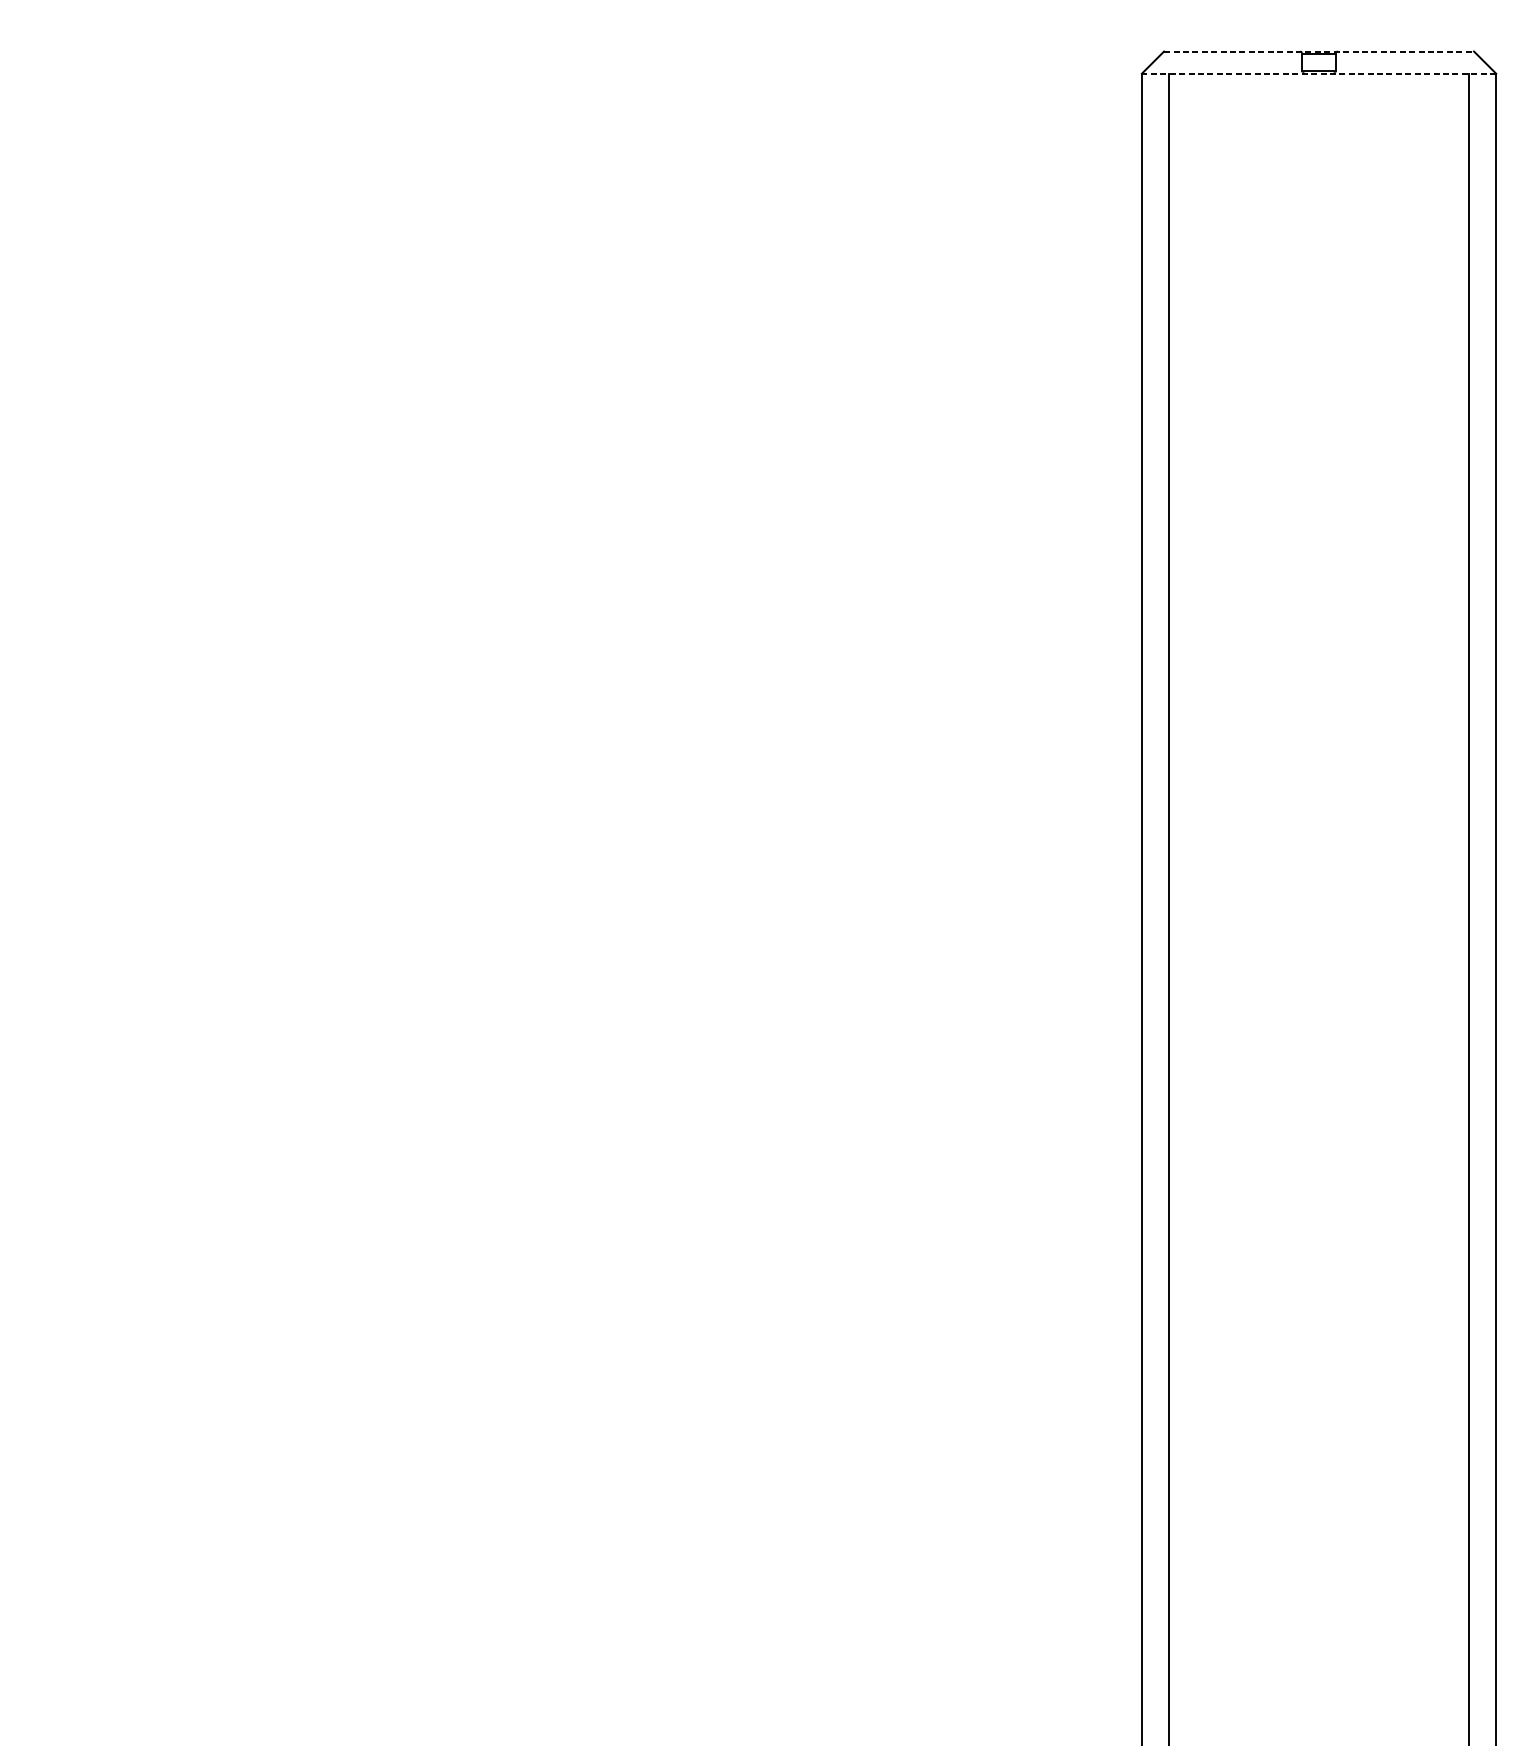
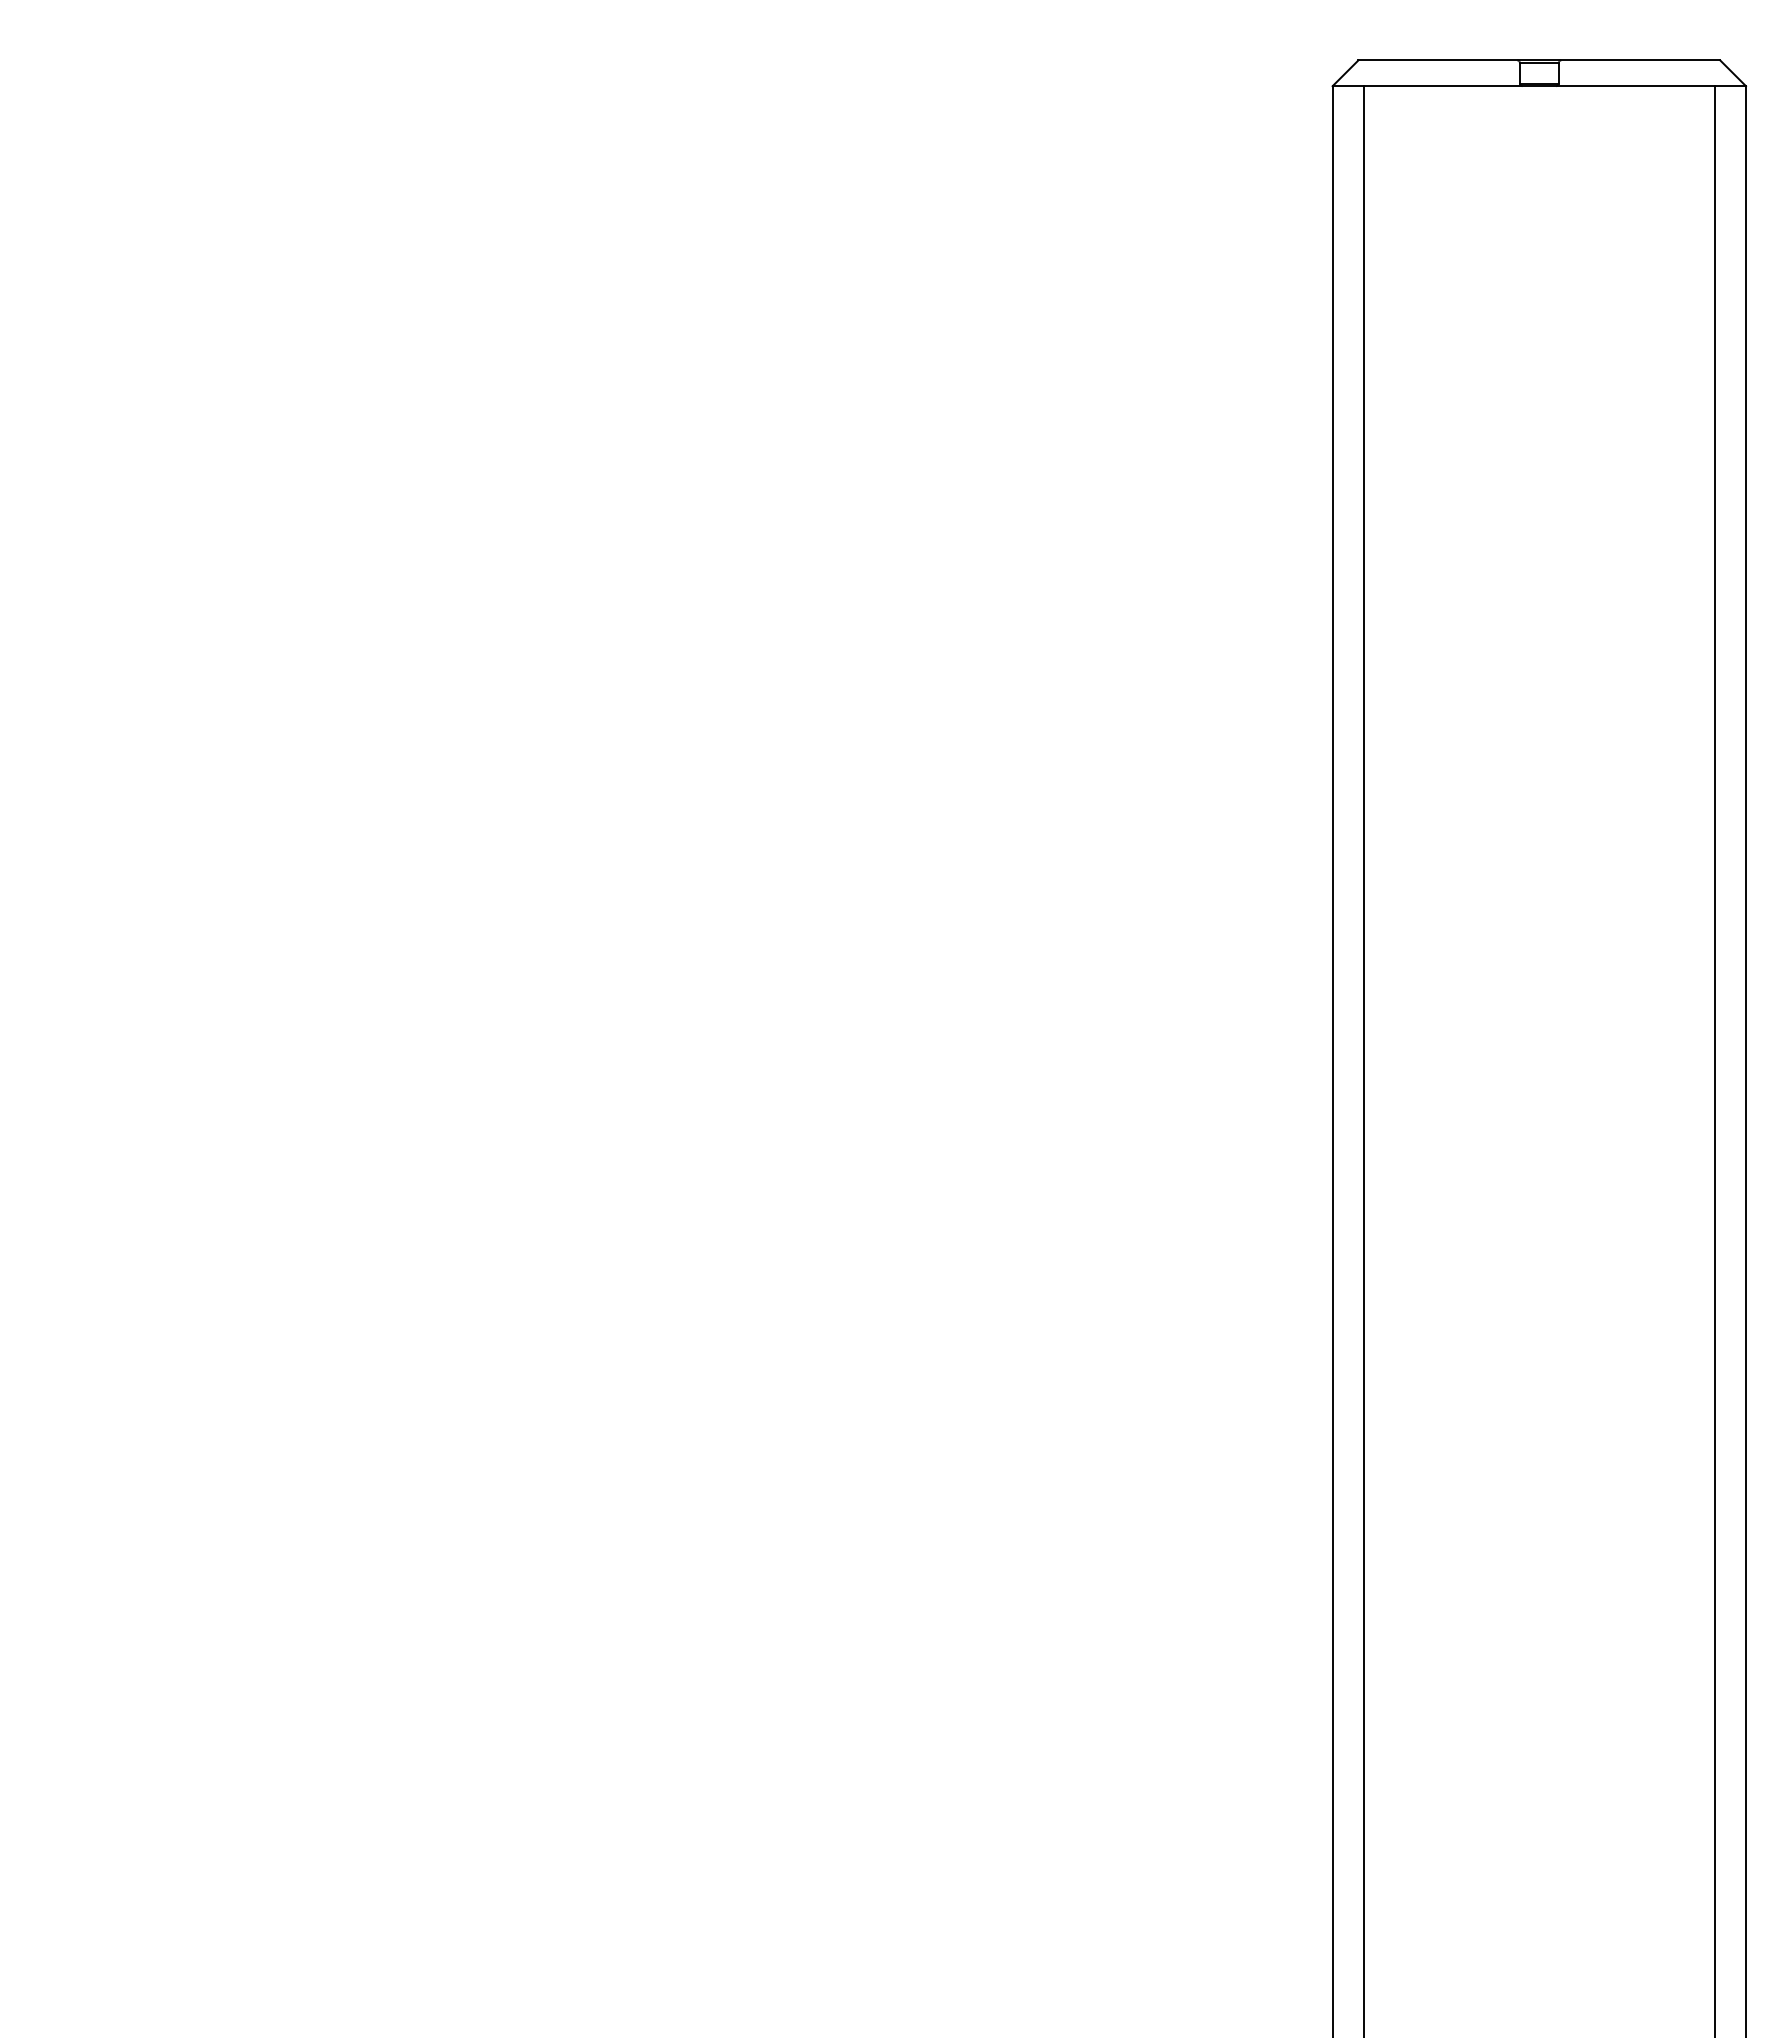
line: (1319, 51) -> (1539, 60), dashed -> solid
line: (1319, 73) -> (1539, 86), dashed -> solid

